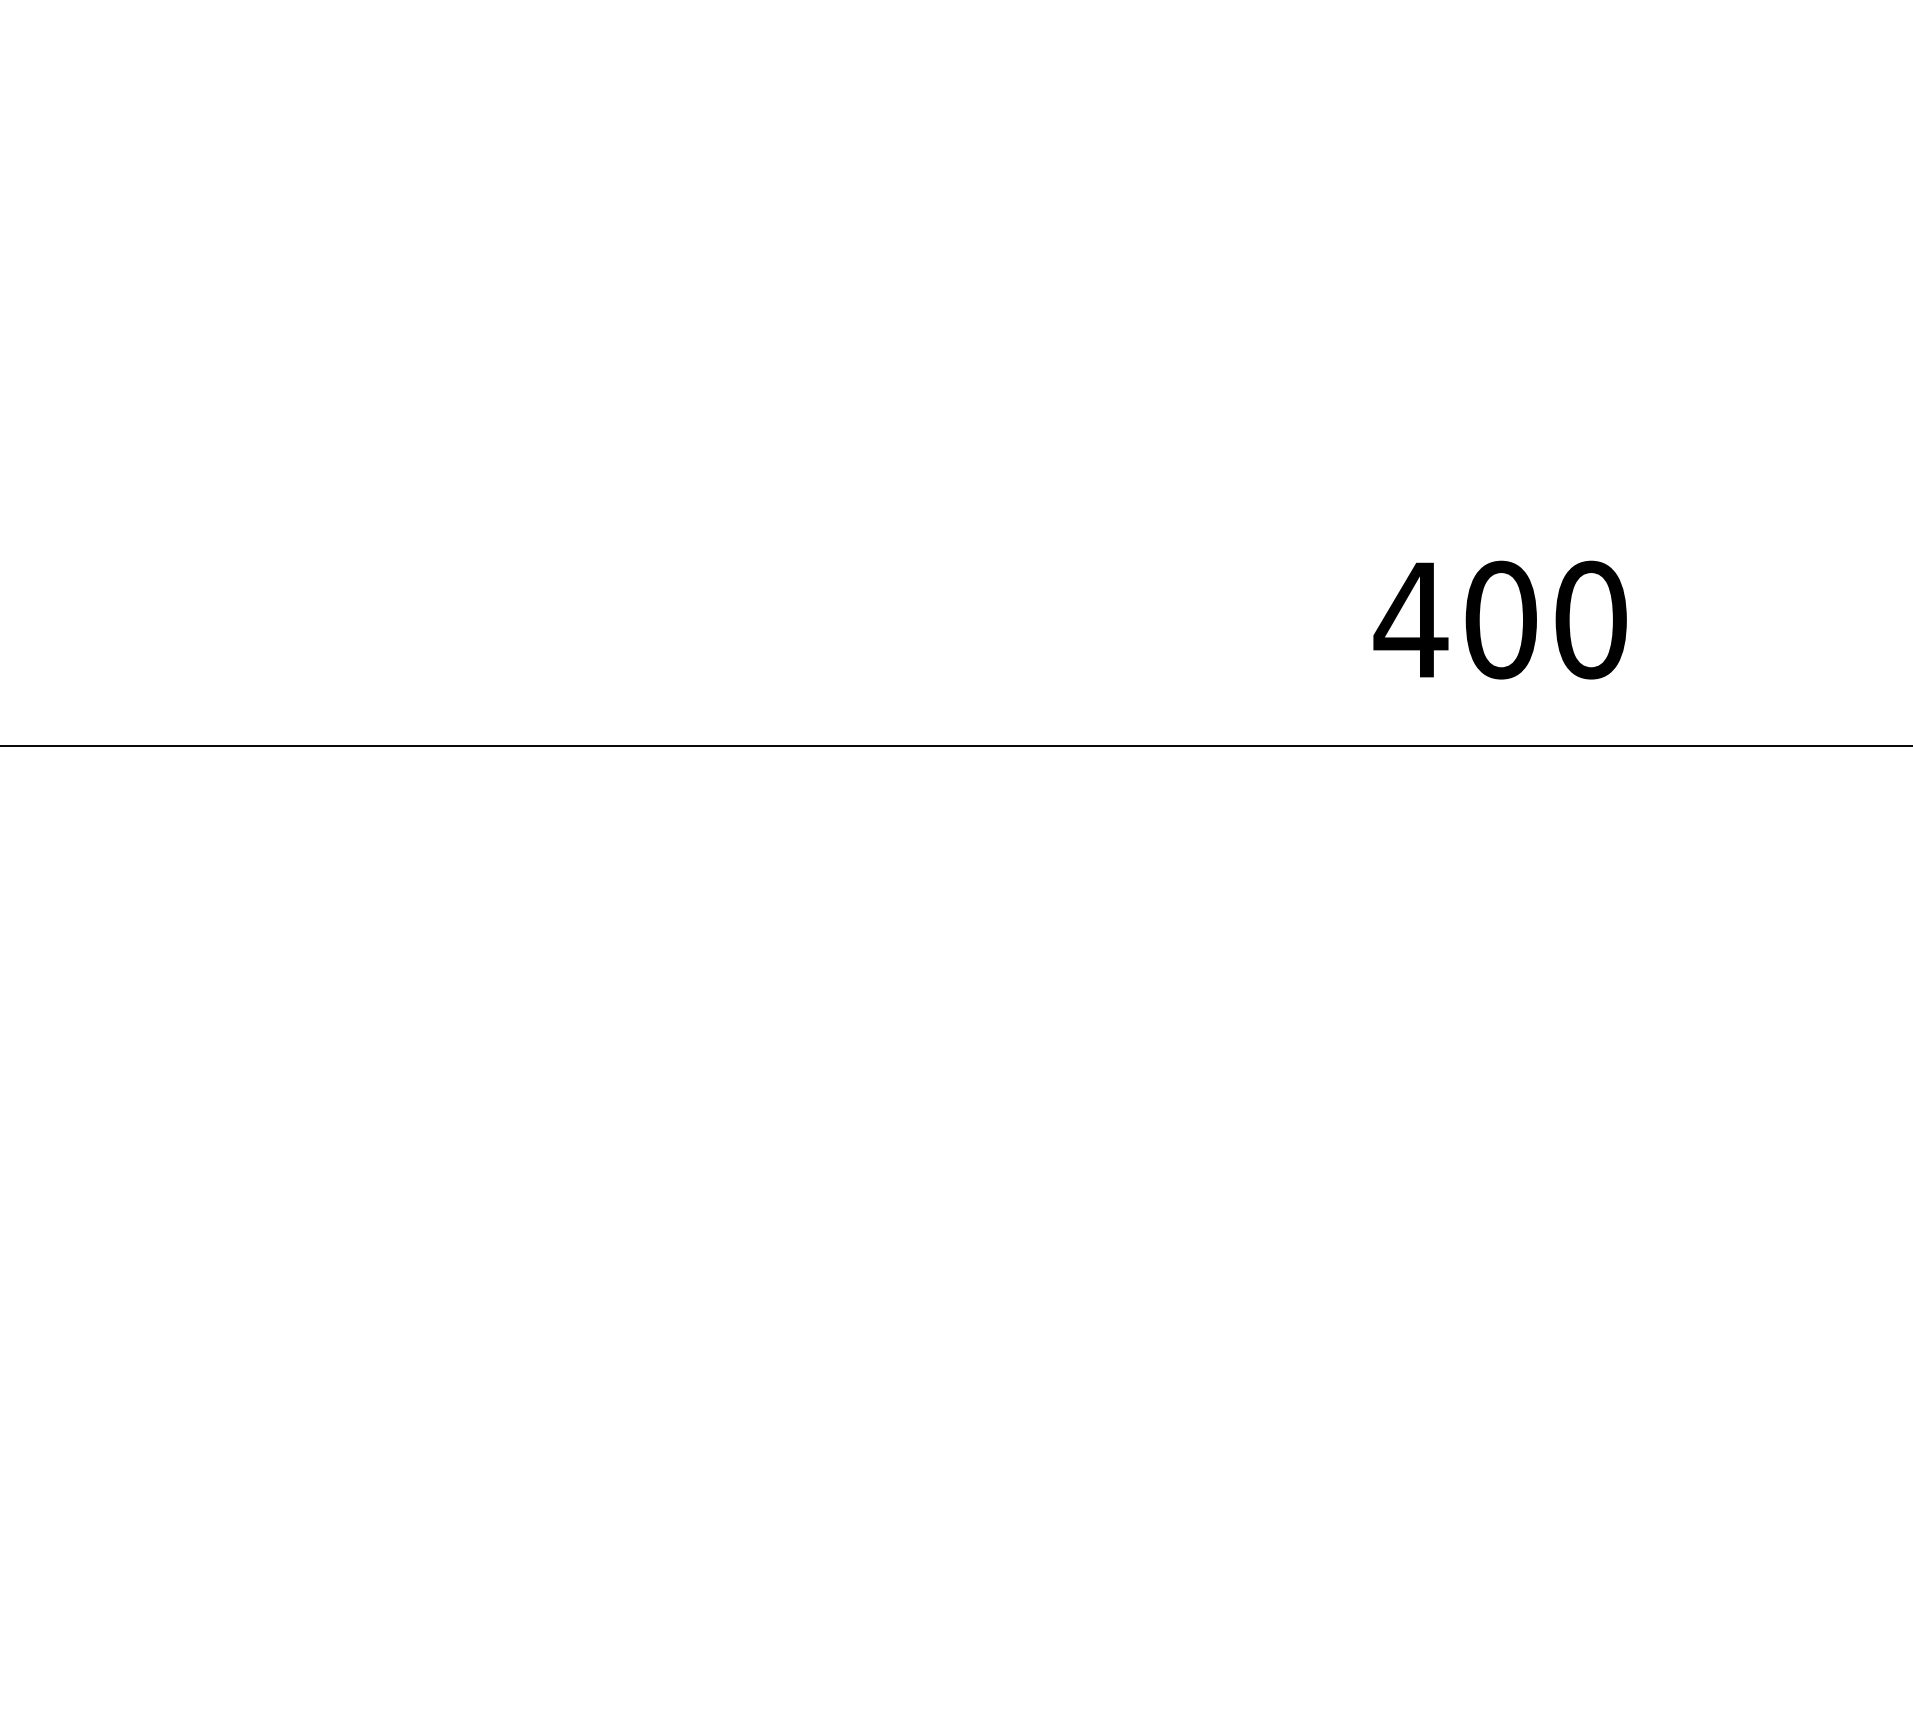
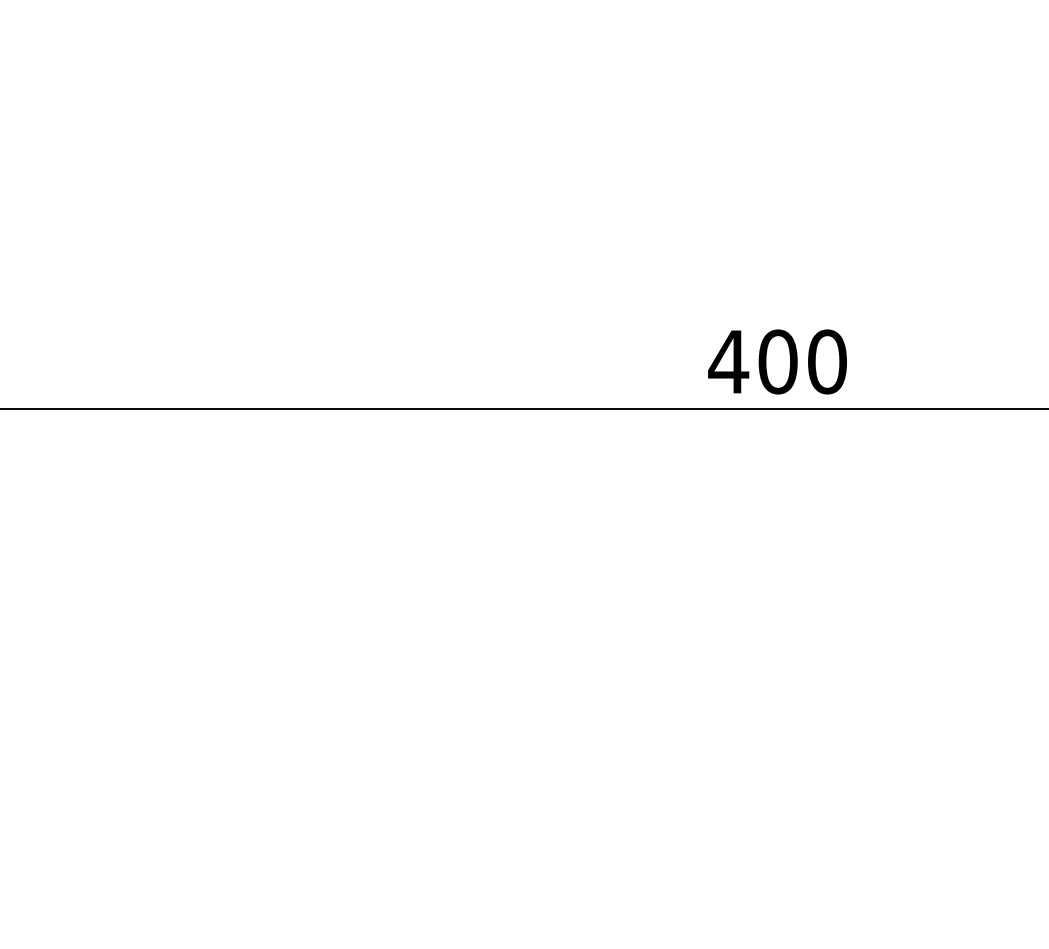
text: (1500, 619) -> (777, 361), moved

